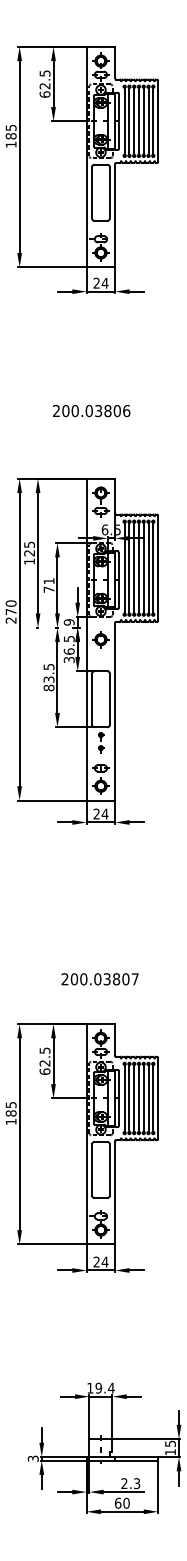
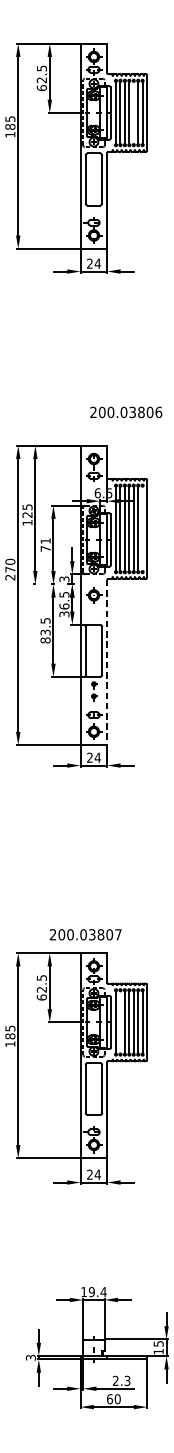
line: (143, 120) -> (133, 112), removed
text: (91, 411) -> (126, 412), moved
line: (153, 567) -> (142, 528), removed
text: (68, 622) -> (63, 579), 9 -> 3
line: (115, 711) -> (107, 662), solid -> dashed
text: (99, 979) -> (85, 934), moved
line: (129, 1098) -> (120, 1022), removed

